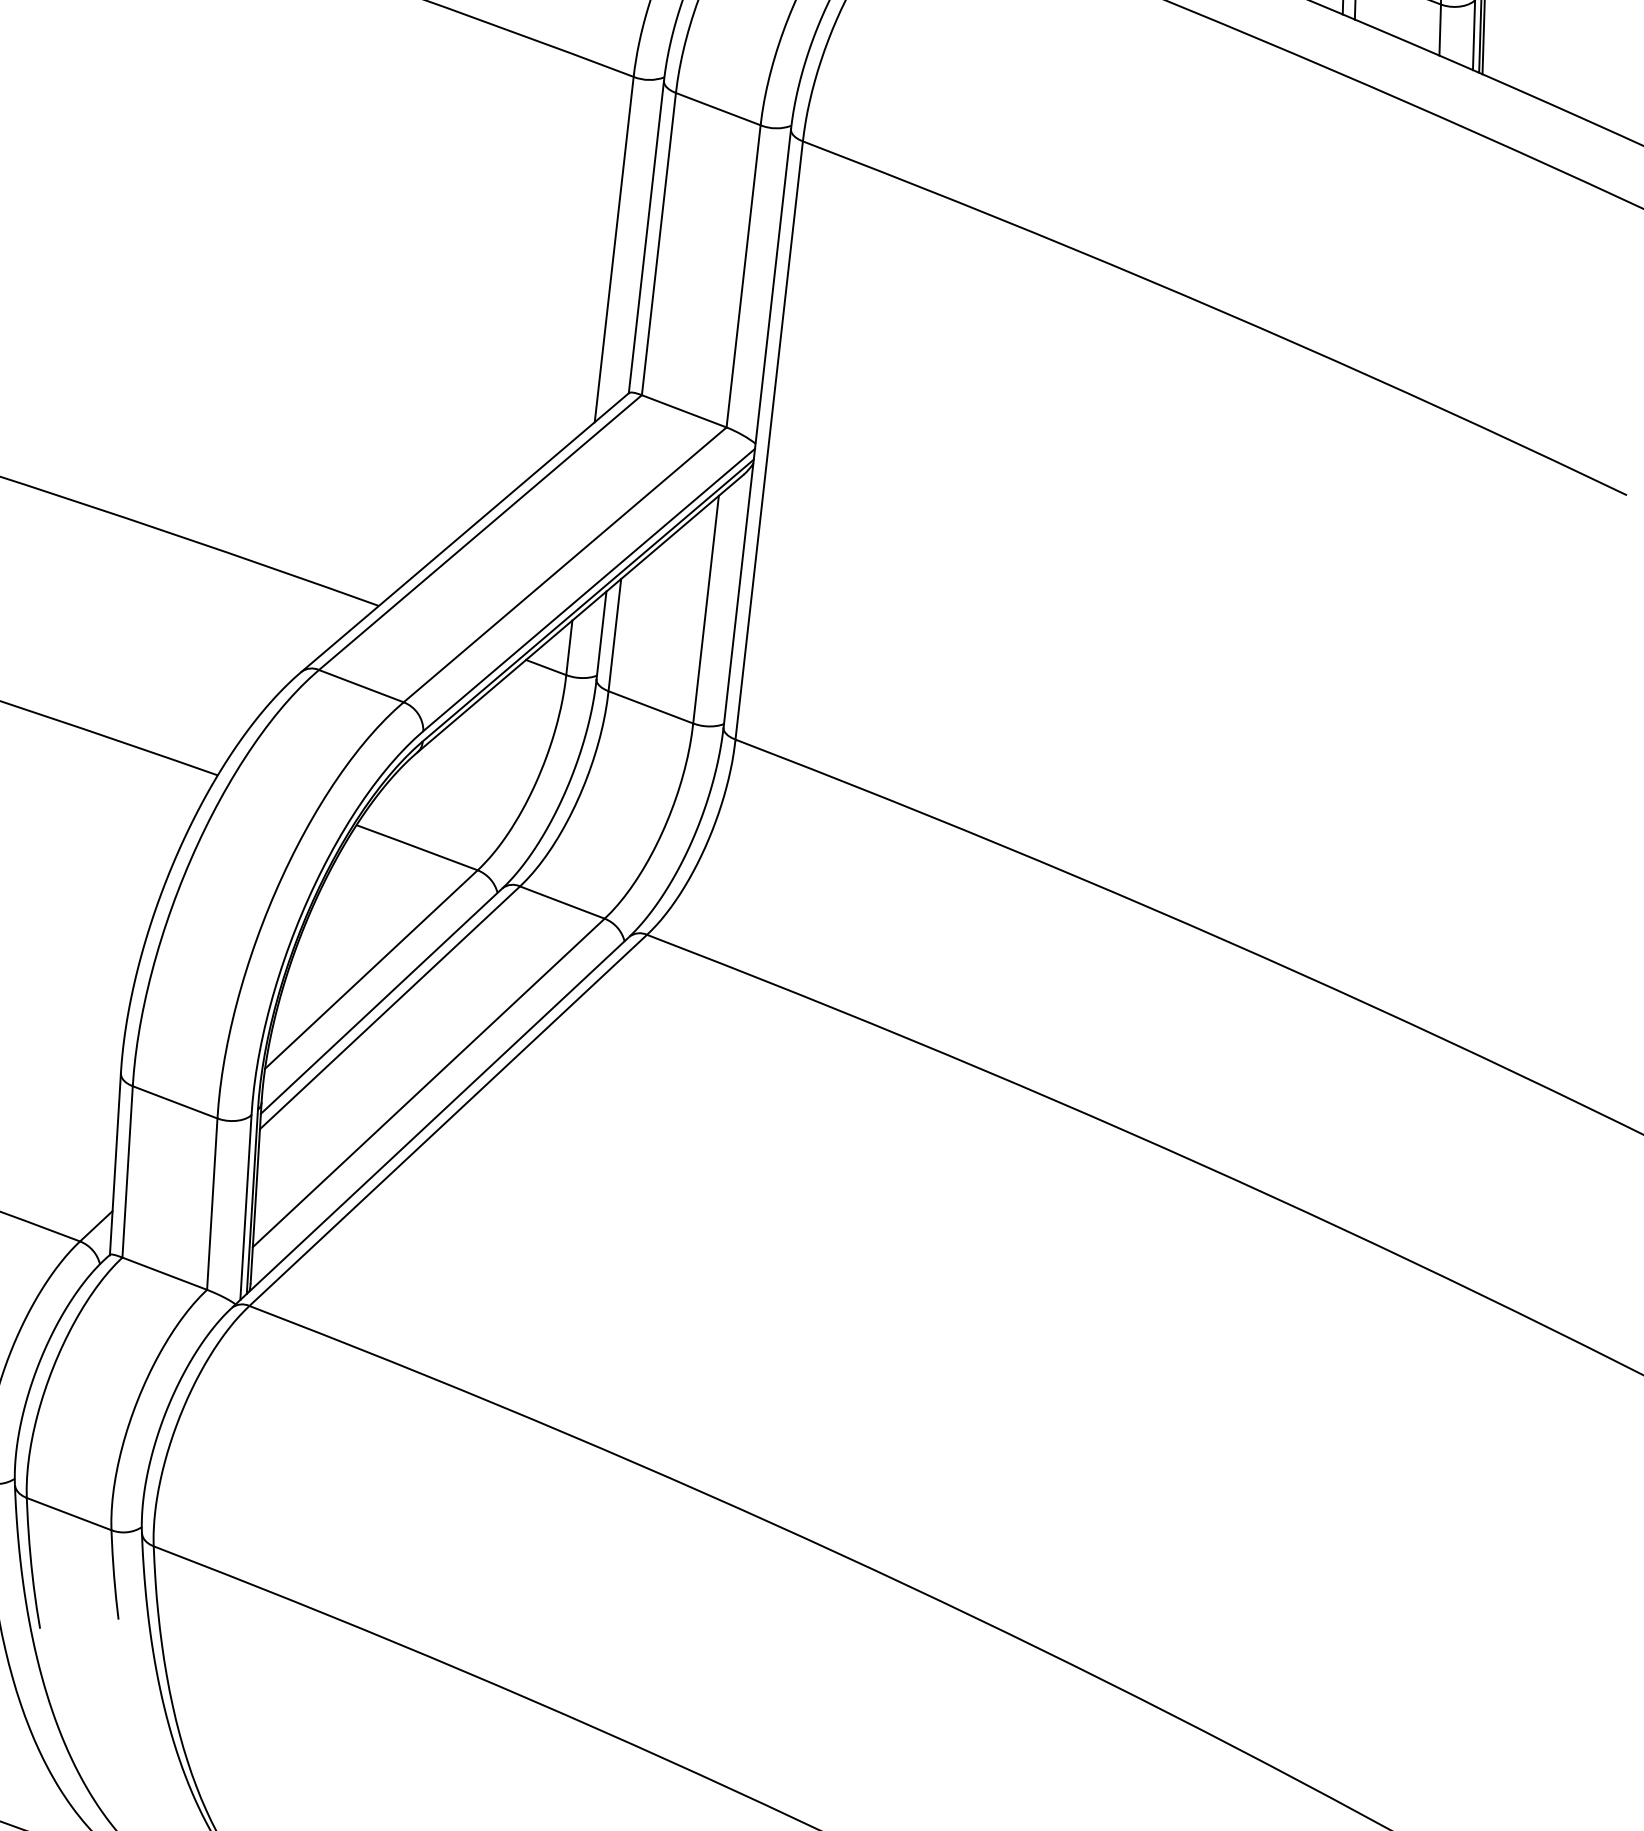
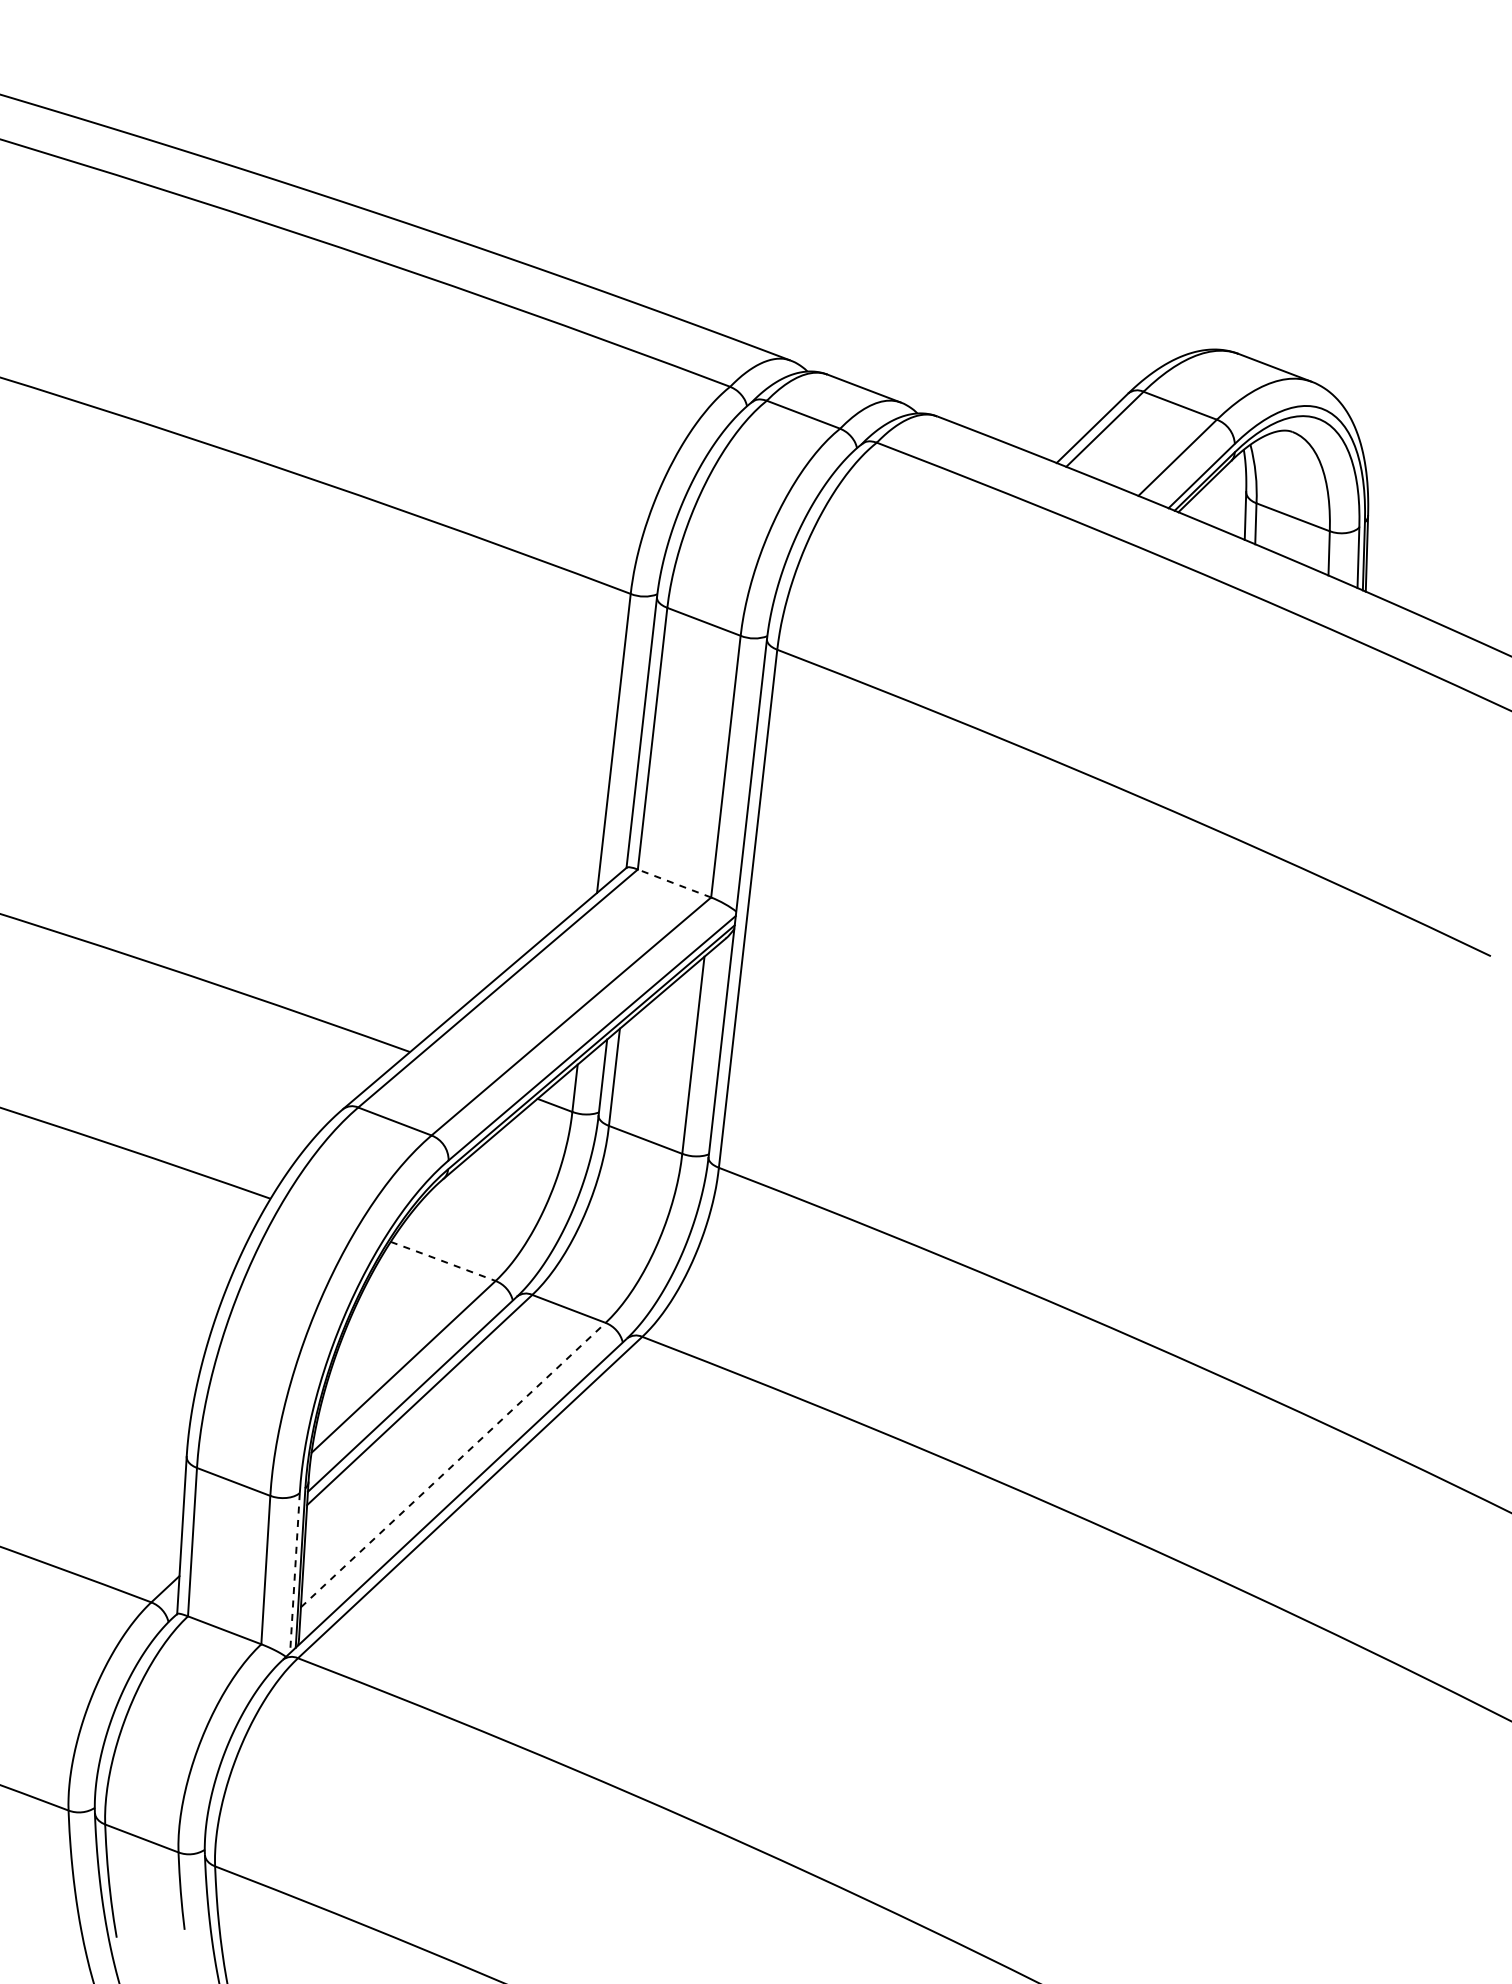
line: (684, 411) -> (674, 883), solid -> dashed
line: (416, 847) -> (442, 1261), solid -> dashed
line: (429, 1082) -> (453, 1464), solid -> dashed
line: (245, 1208) -> (294, 1573), solid -> dashed

